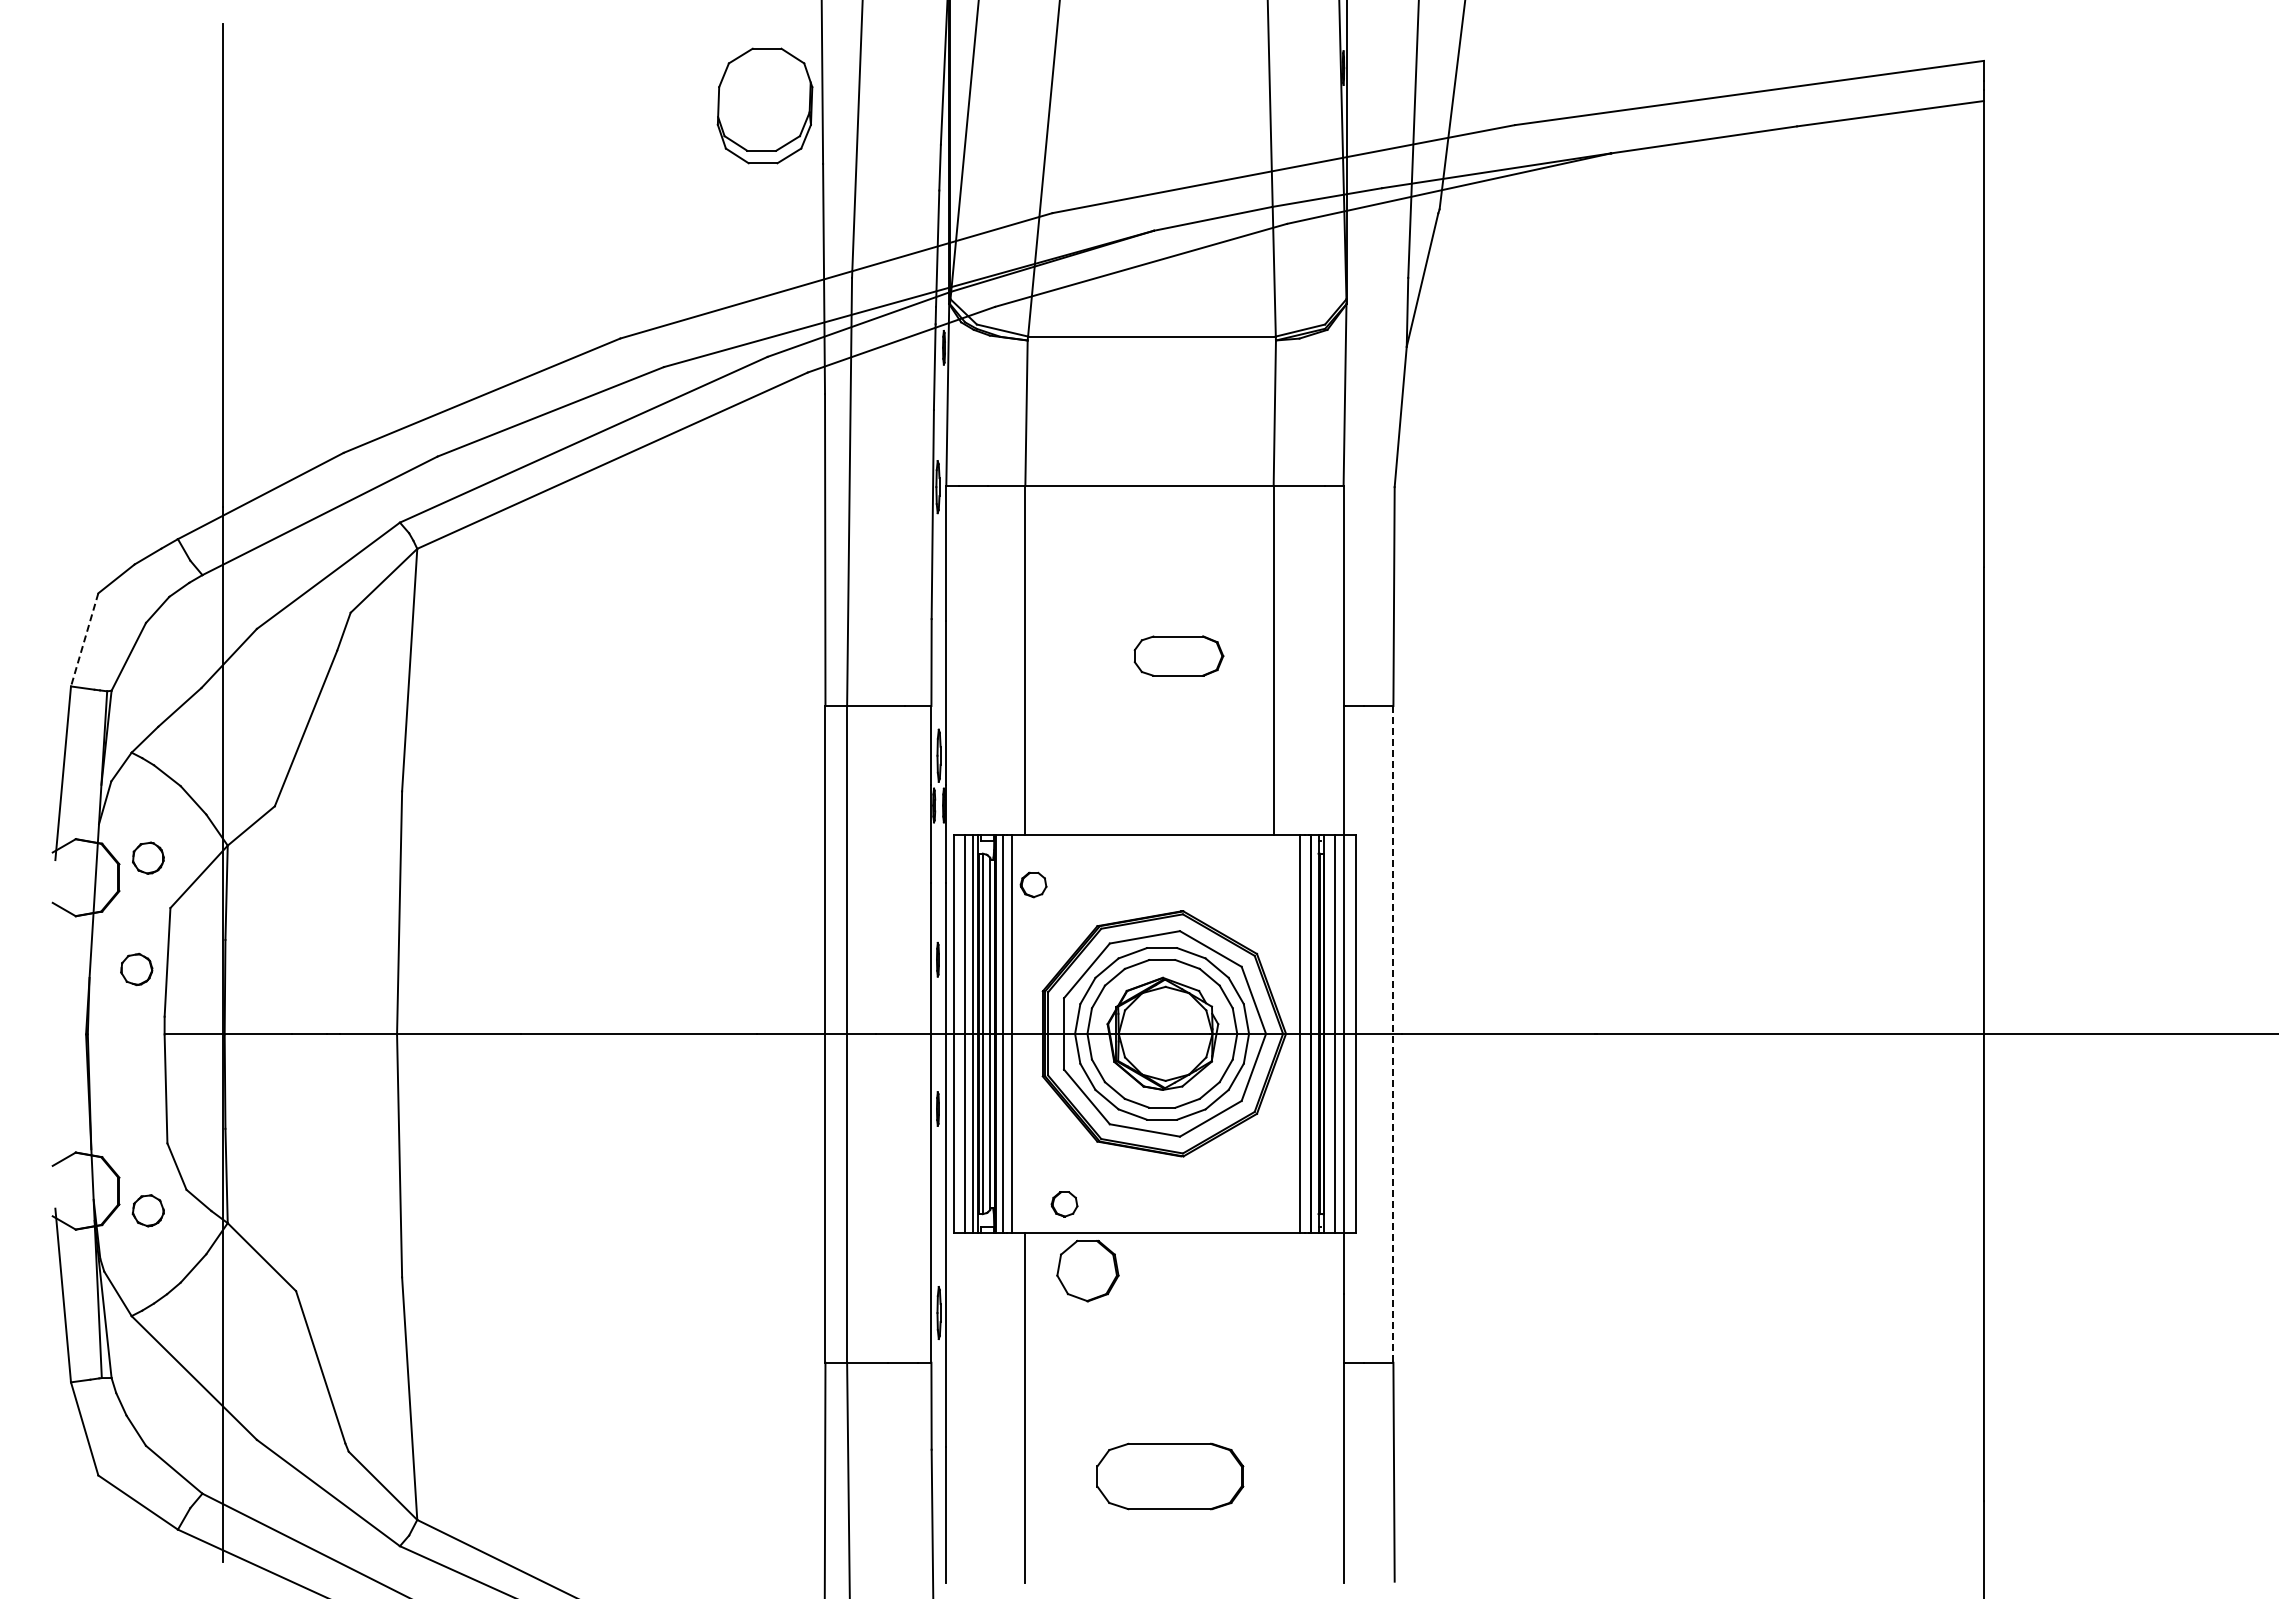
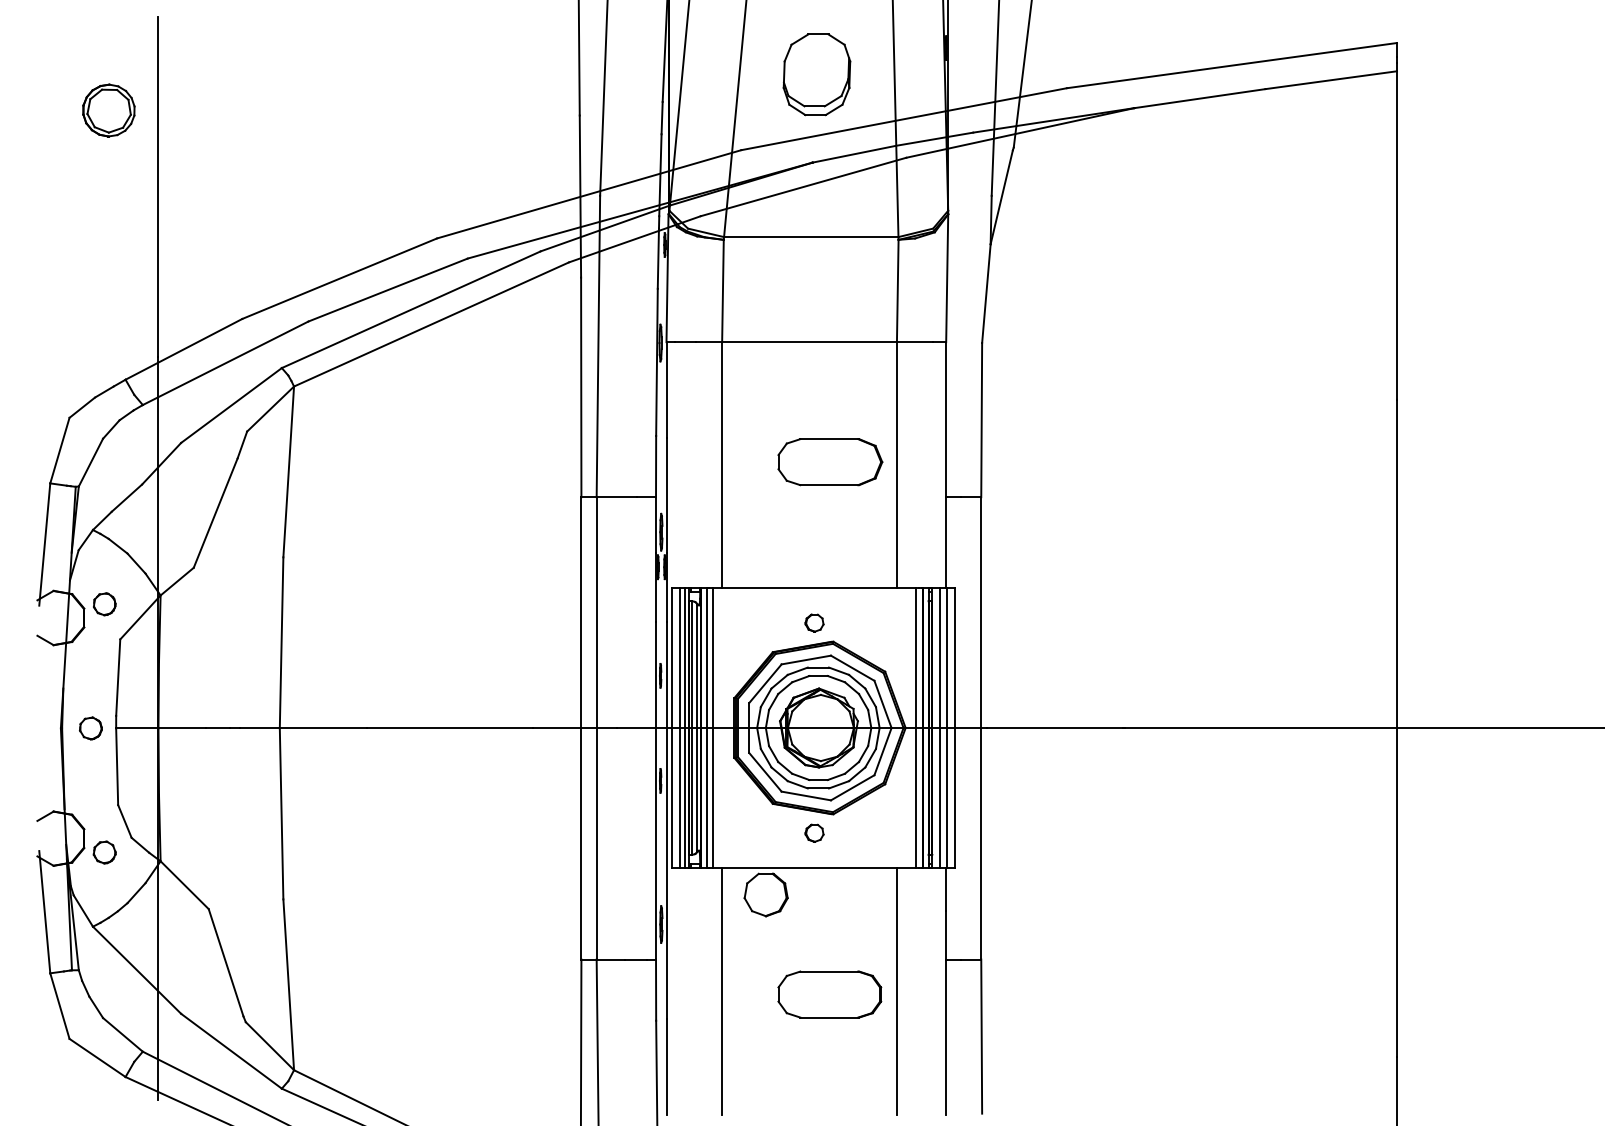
part: (764, 105) -> (816, 74), moved
part: (154, 156) -> (109, 110), added
line: (84, 639) -> (59, 450), dashed -> solid
part: (1178, 655) -> (829, 461), size x1.67
part: (1033, 884) -> (814, 622), moved
part: (136, 969) -> (90, 728), moved
line: (1393, 1034) -> (981, 728), dashed -> solid
part: (1064, 1204) -> (814, 833), moved
line: (1273, 1407) -> (896, 991), added
part: (1170, 1476) -> (829, 994), moved

